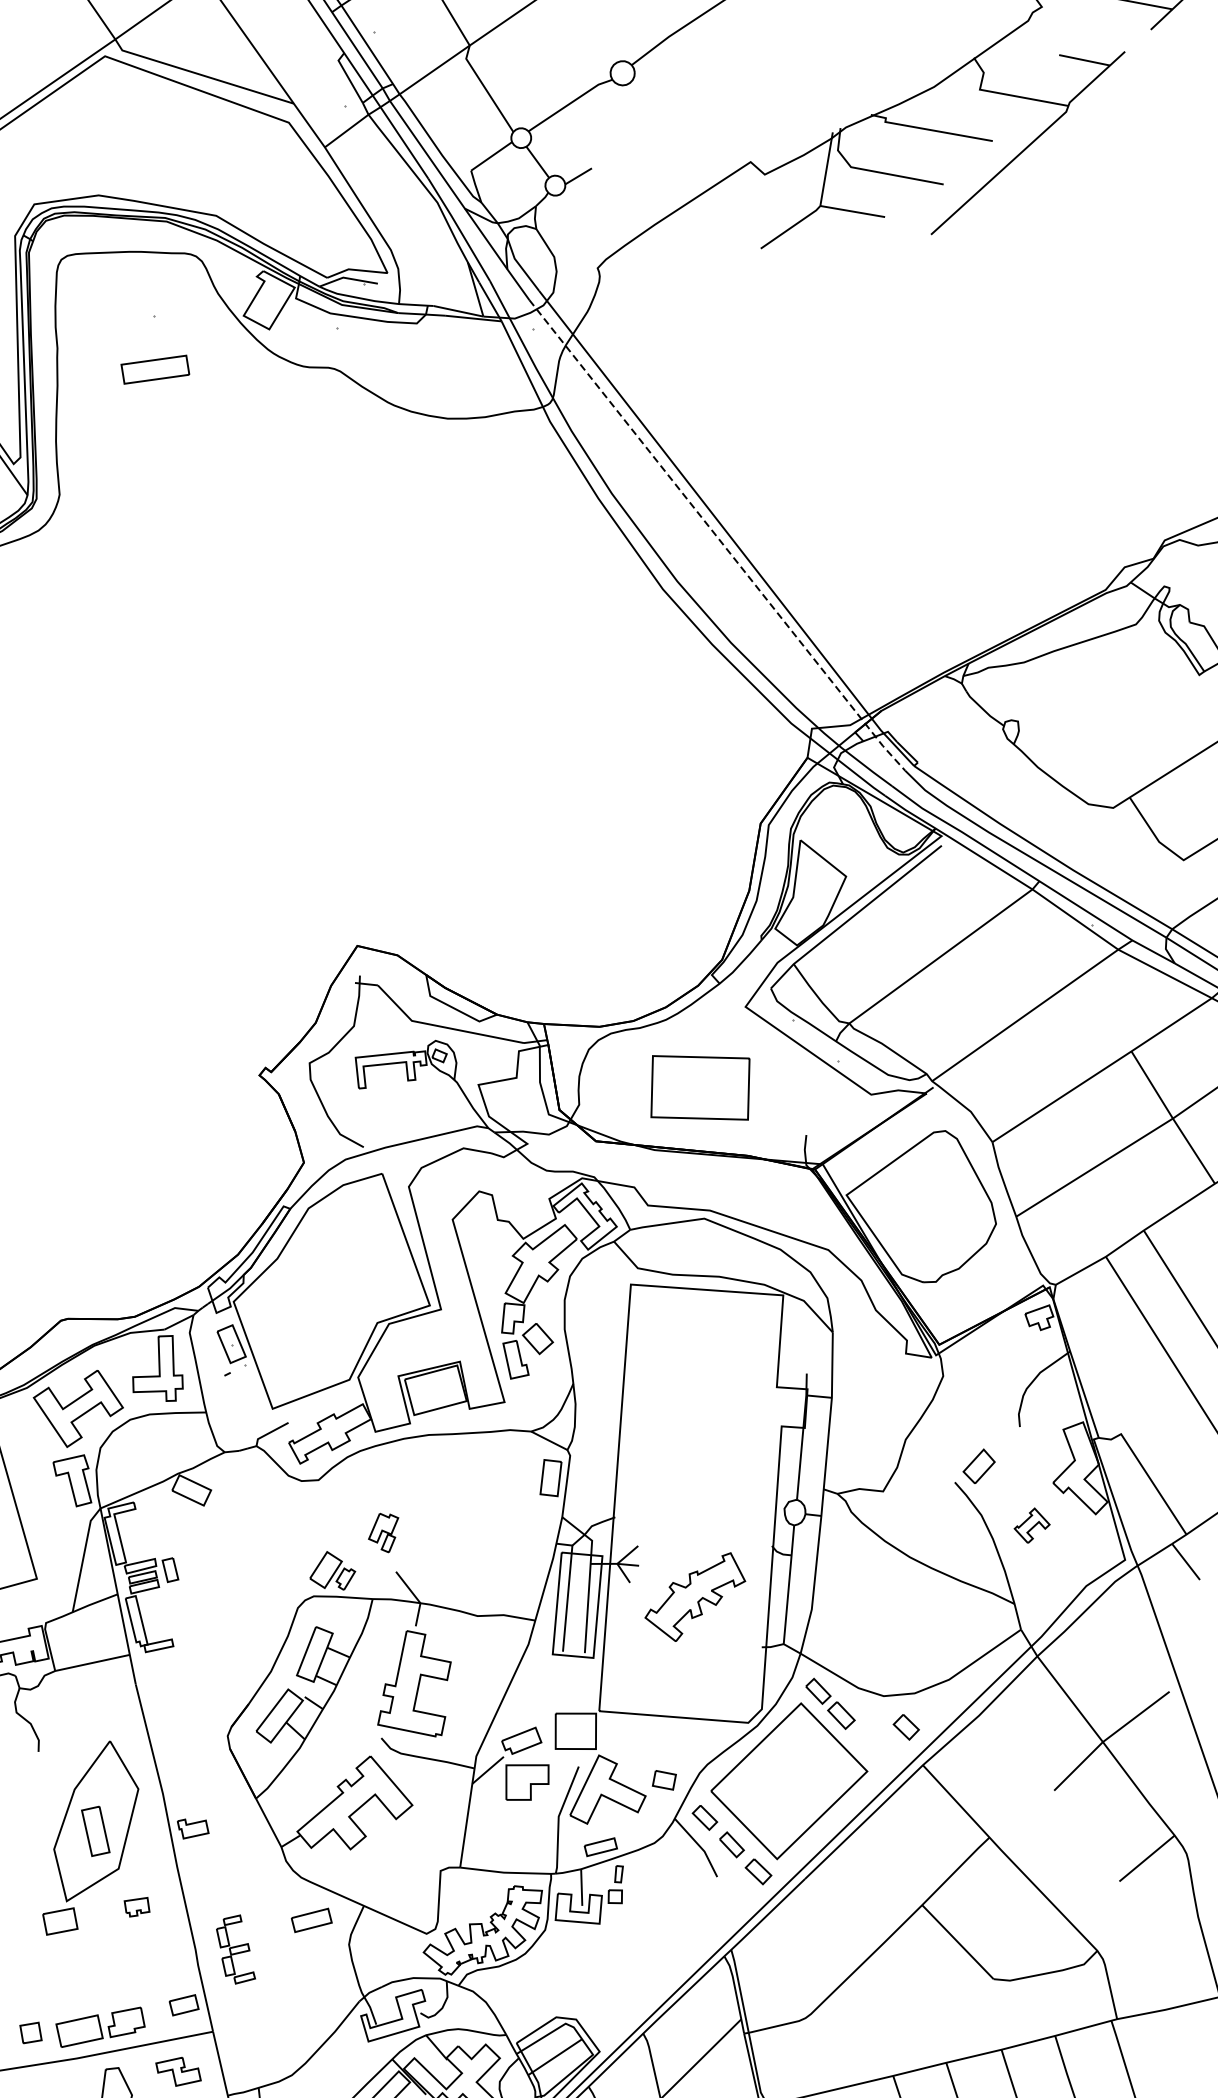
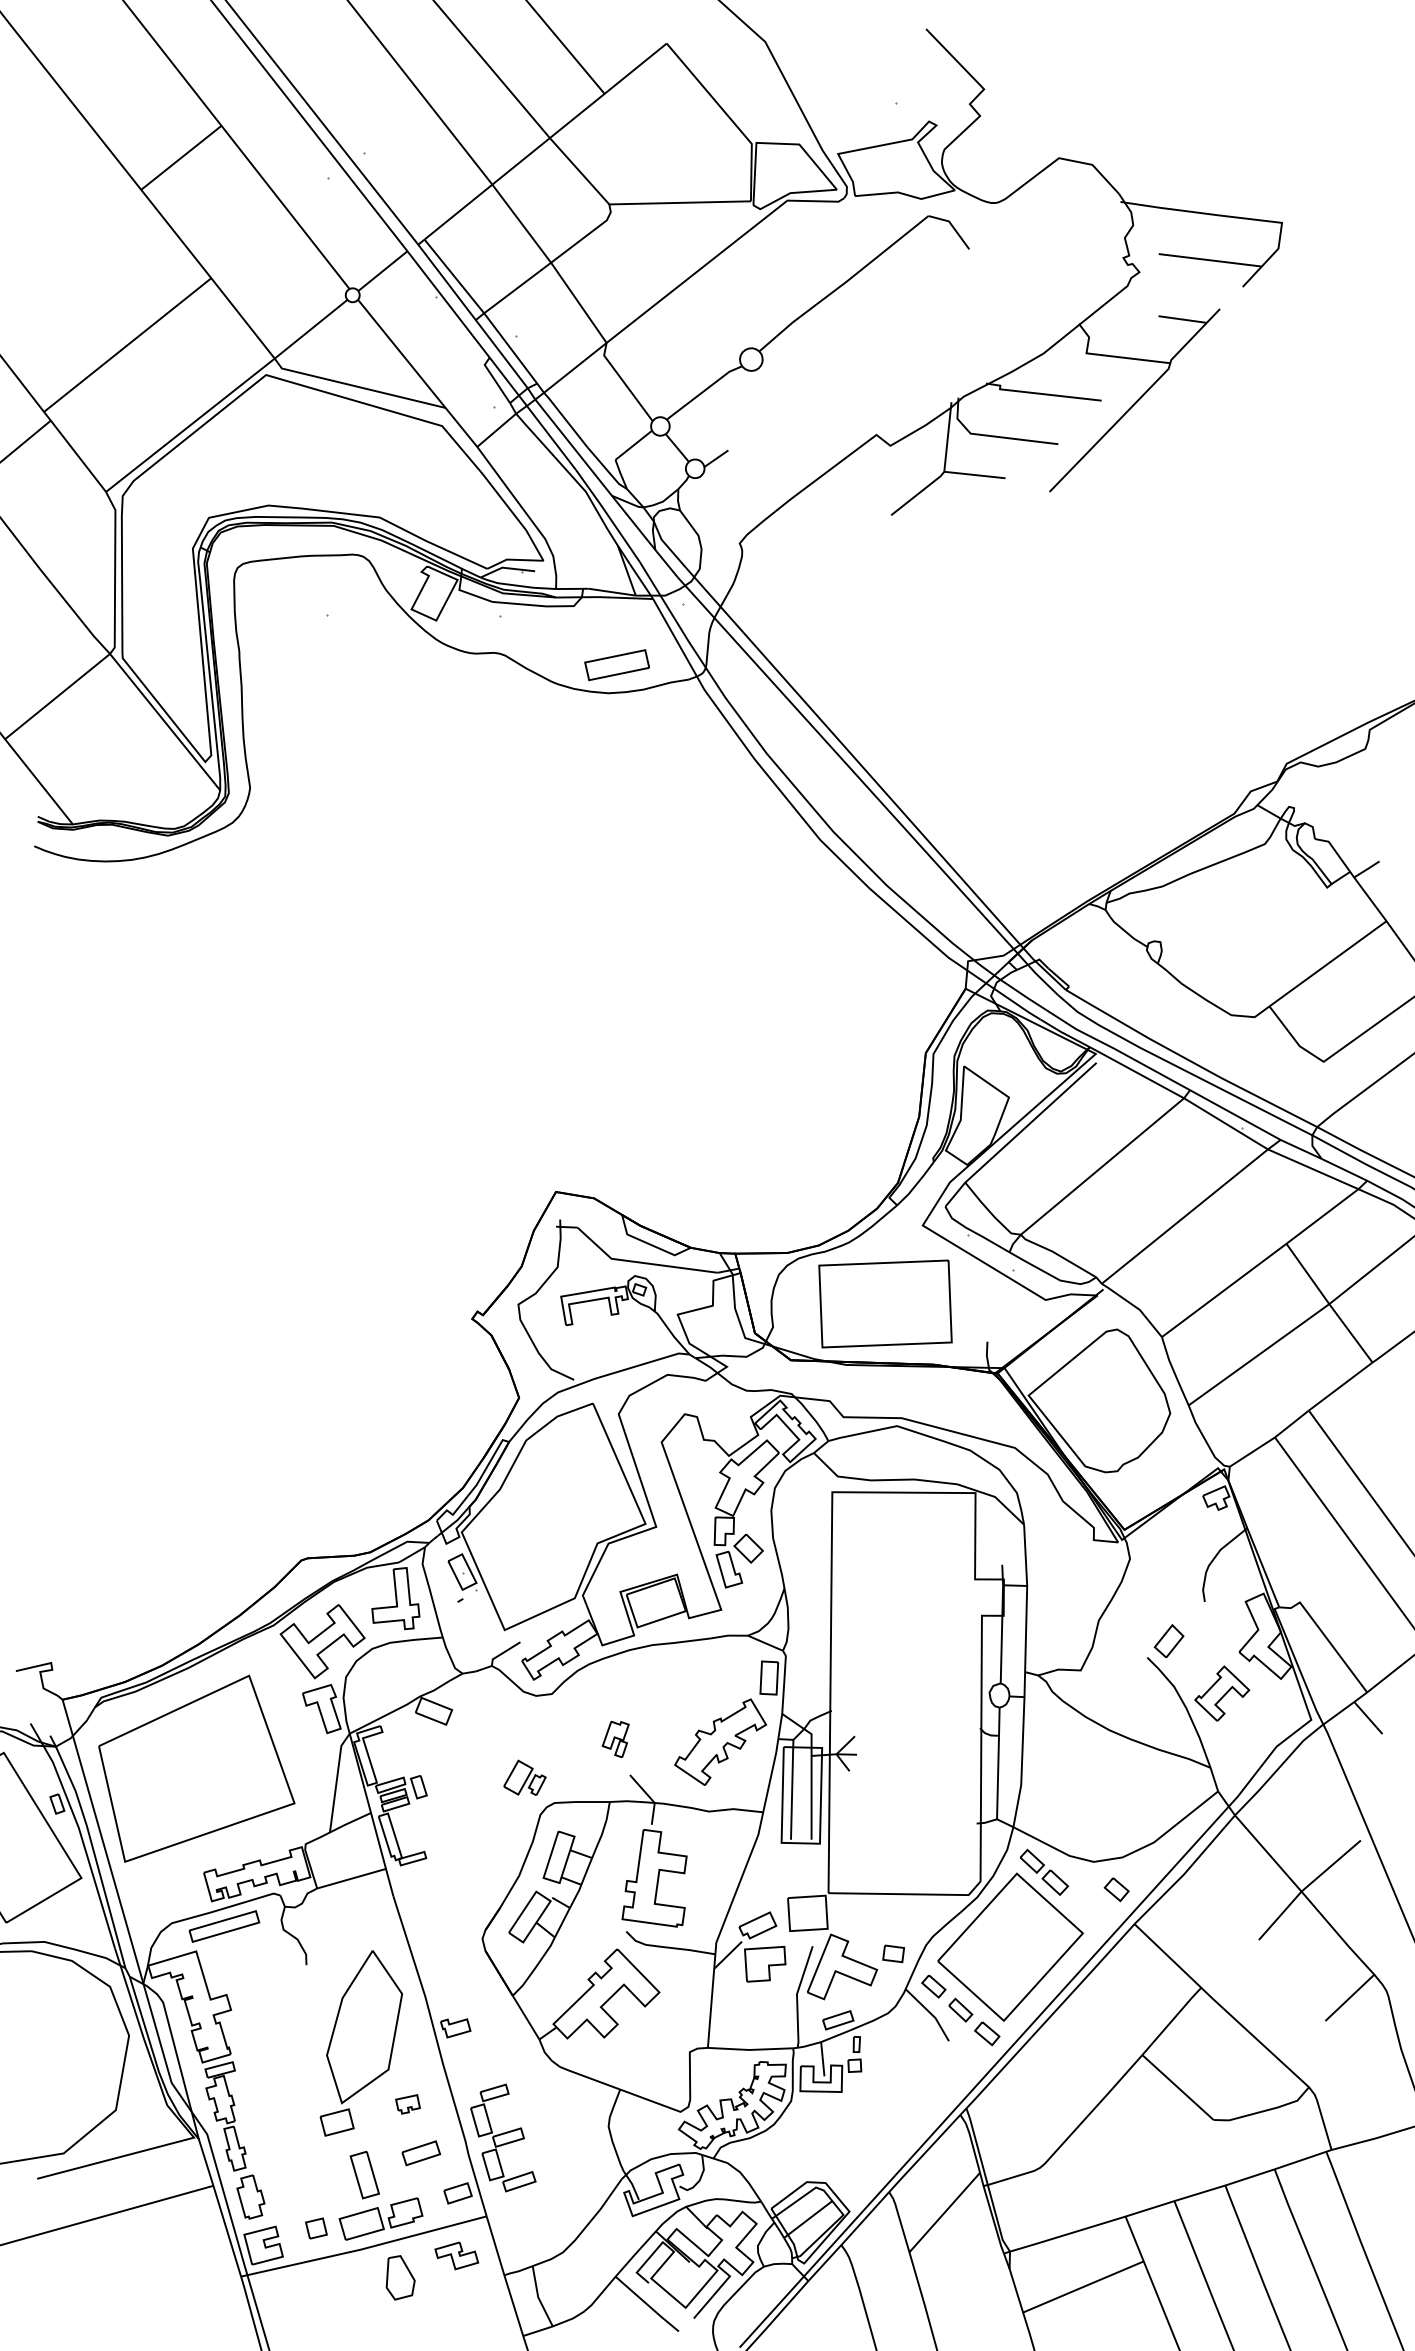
part: (154, 370) -> (616, 665), moved
line: (717, 536) -> (868, 787), dashed -> solid
part: (700, 1087) -> (885, 1303), size x1.43
part: (1032, 1525) -> (1222, 1693), size x1.67
part: (332, 1570) -> (524, 1777), moved
part: (695, 1595) -> (720, 1741), moved
part: (95, 1831) -> (364, 2175), moved
part: (312, 1920) -> (421, 2153), moved
part: (236, 1948) -> (503, 2137), size x1.67

